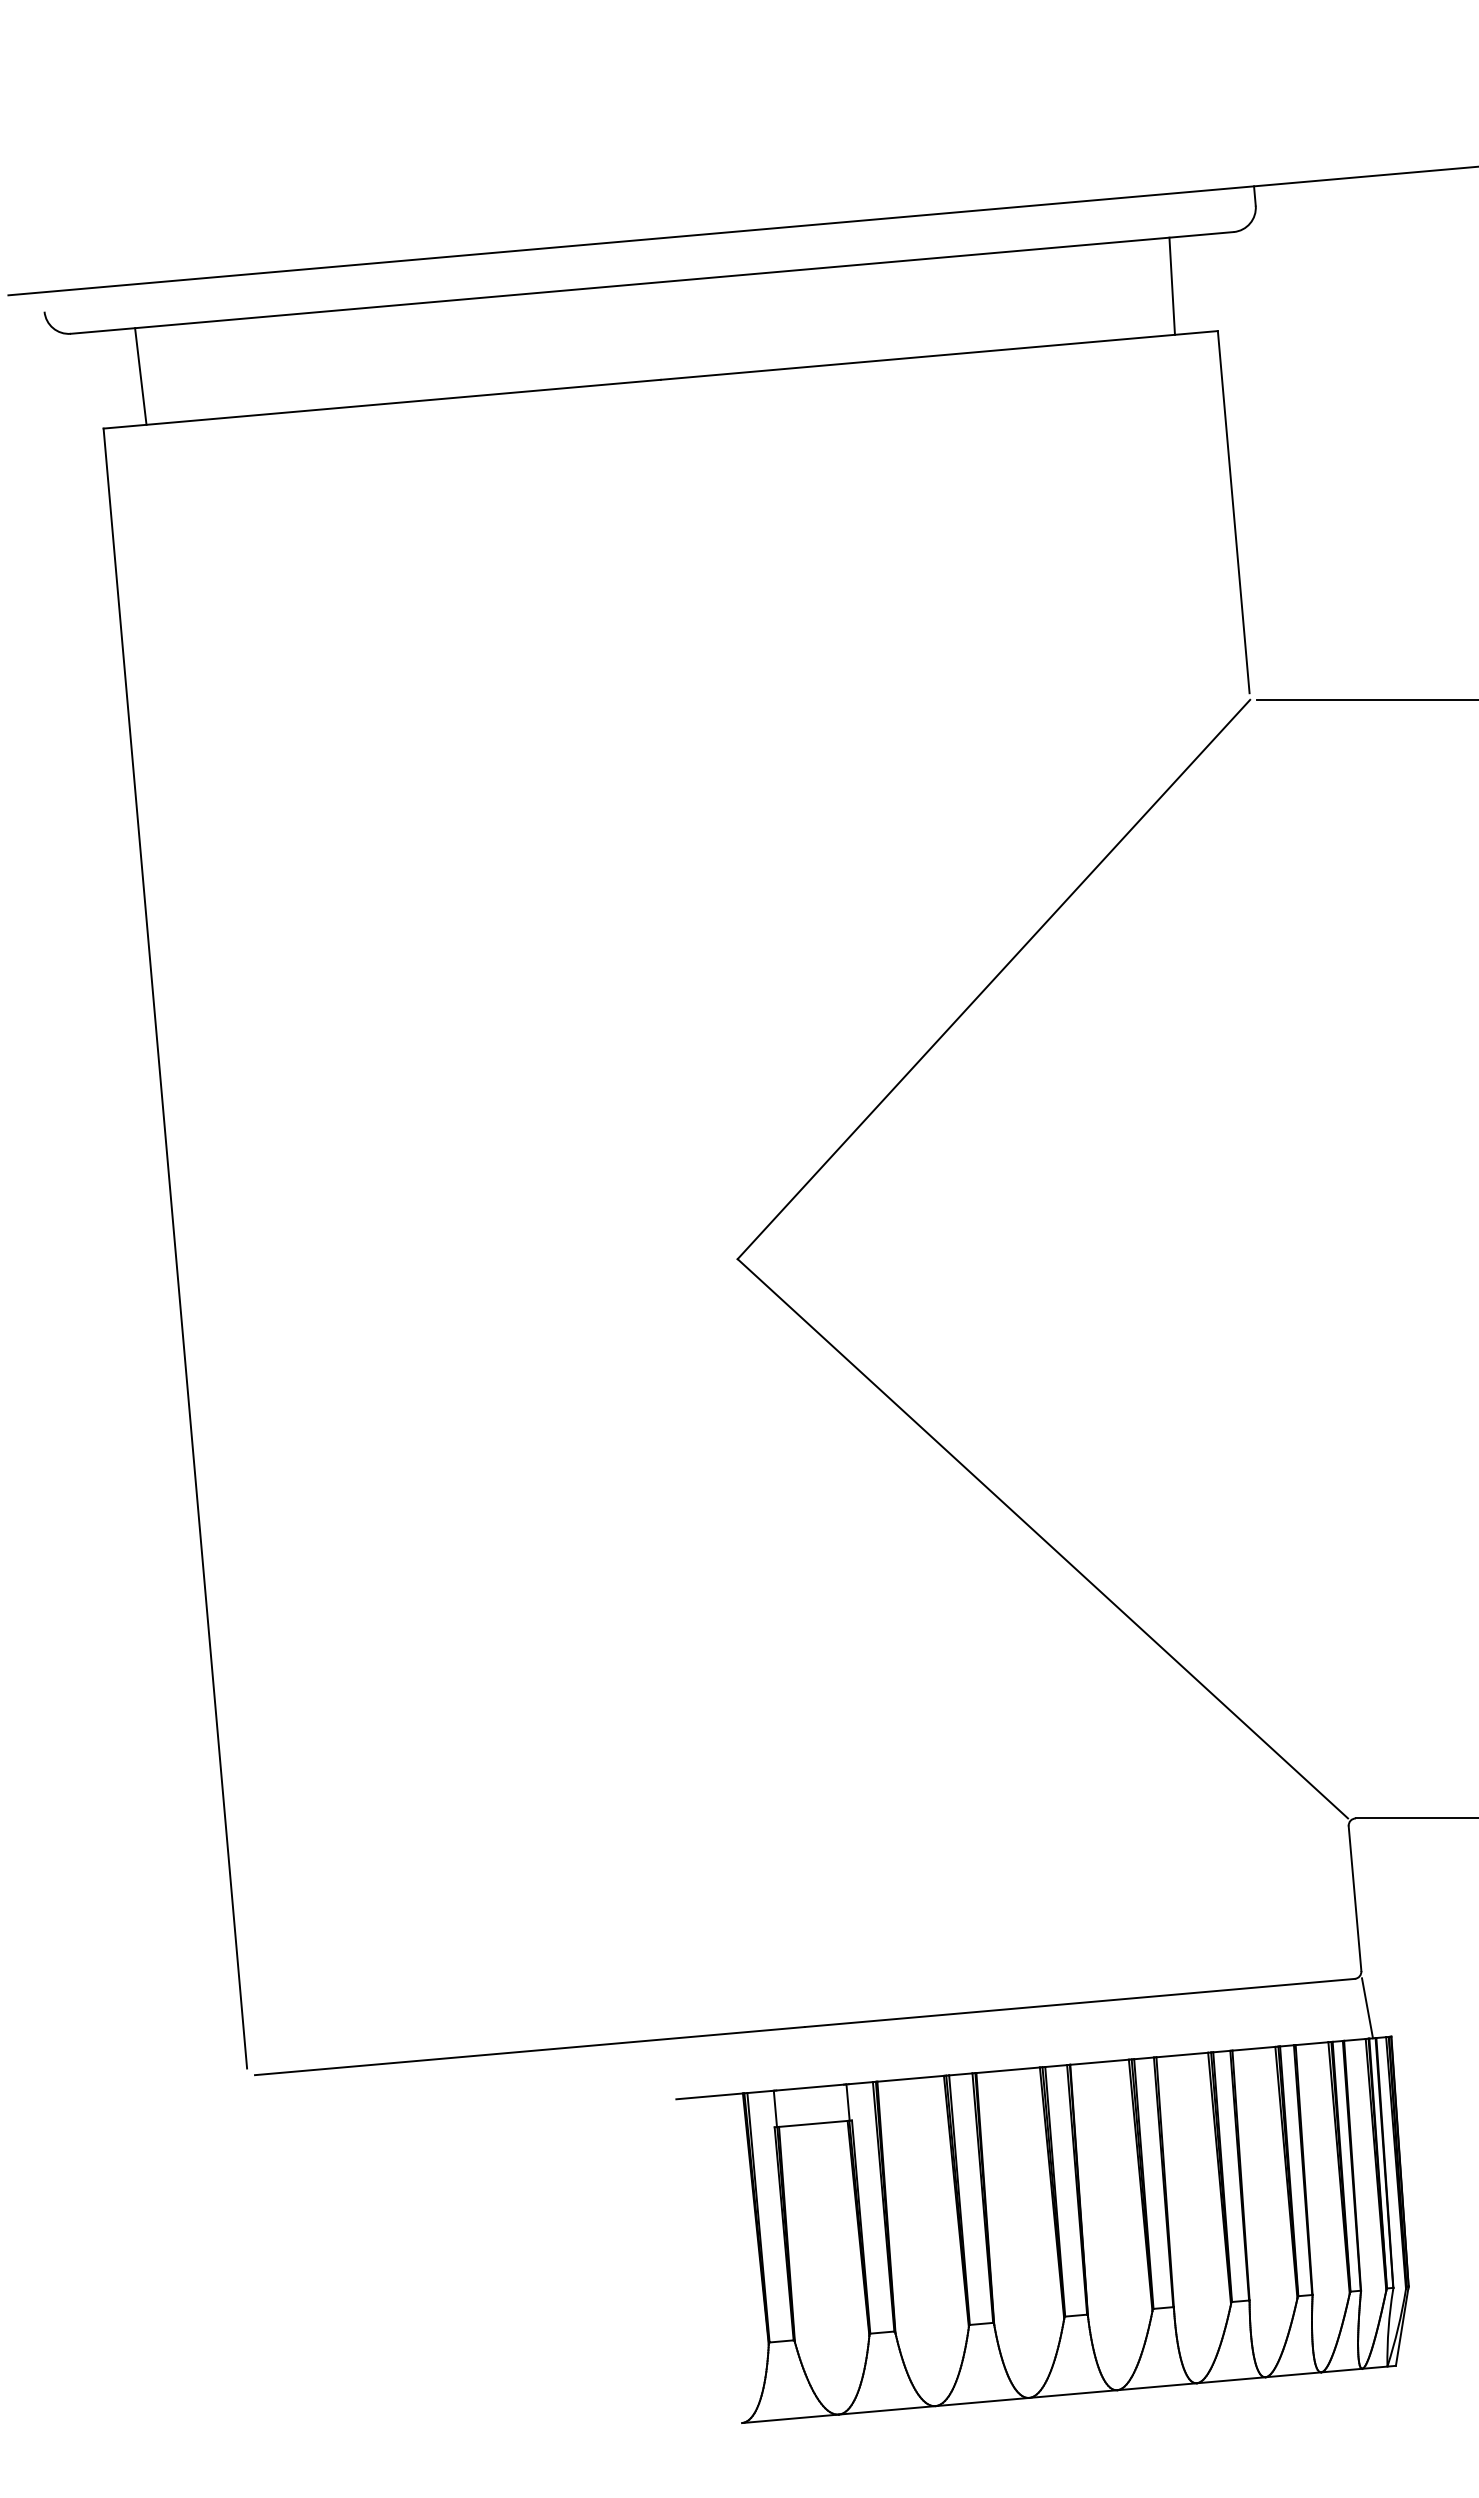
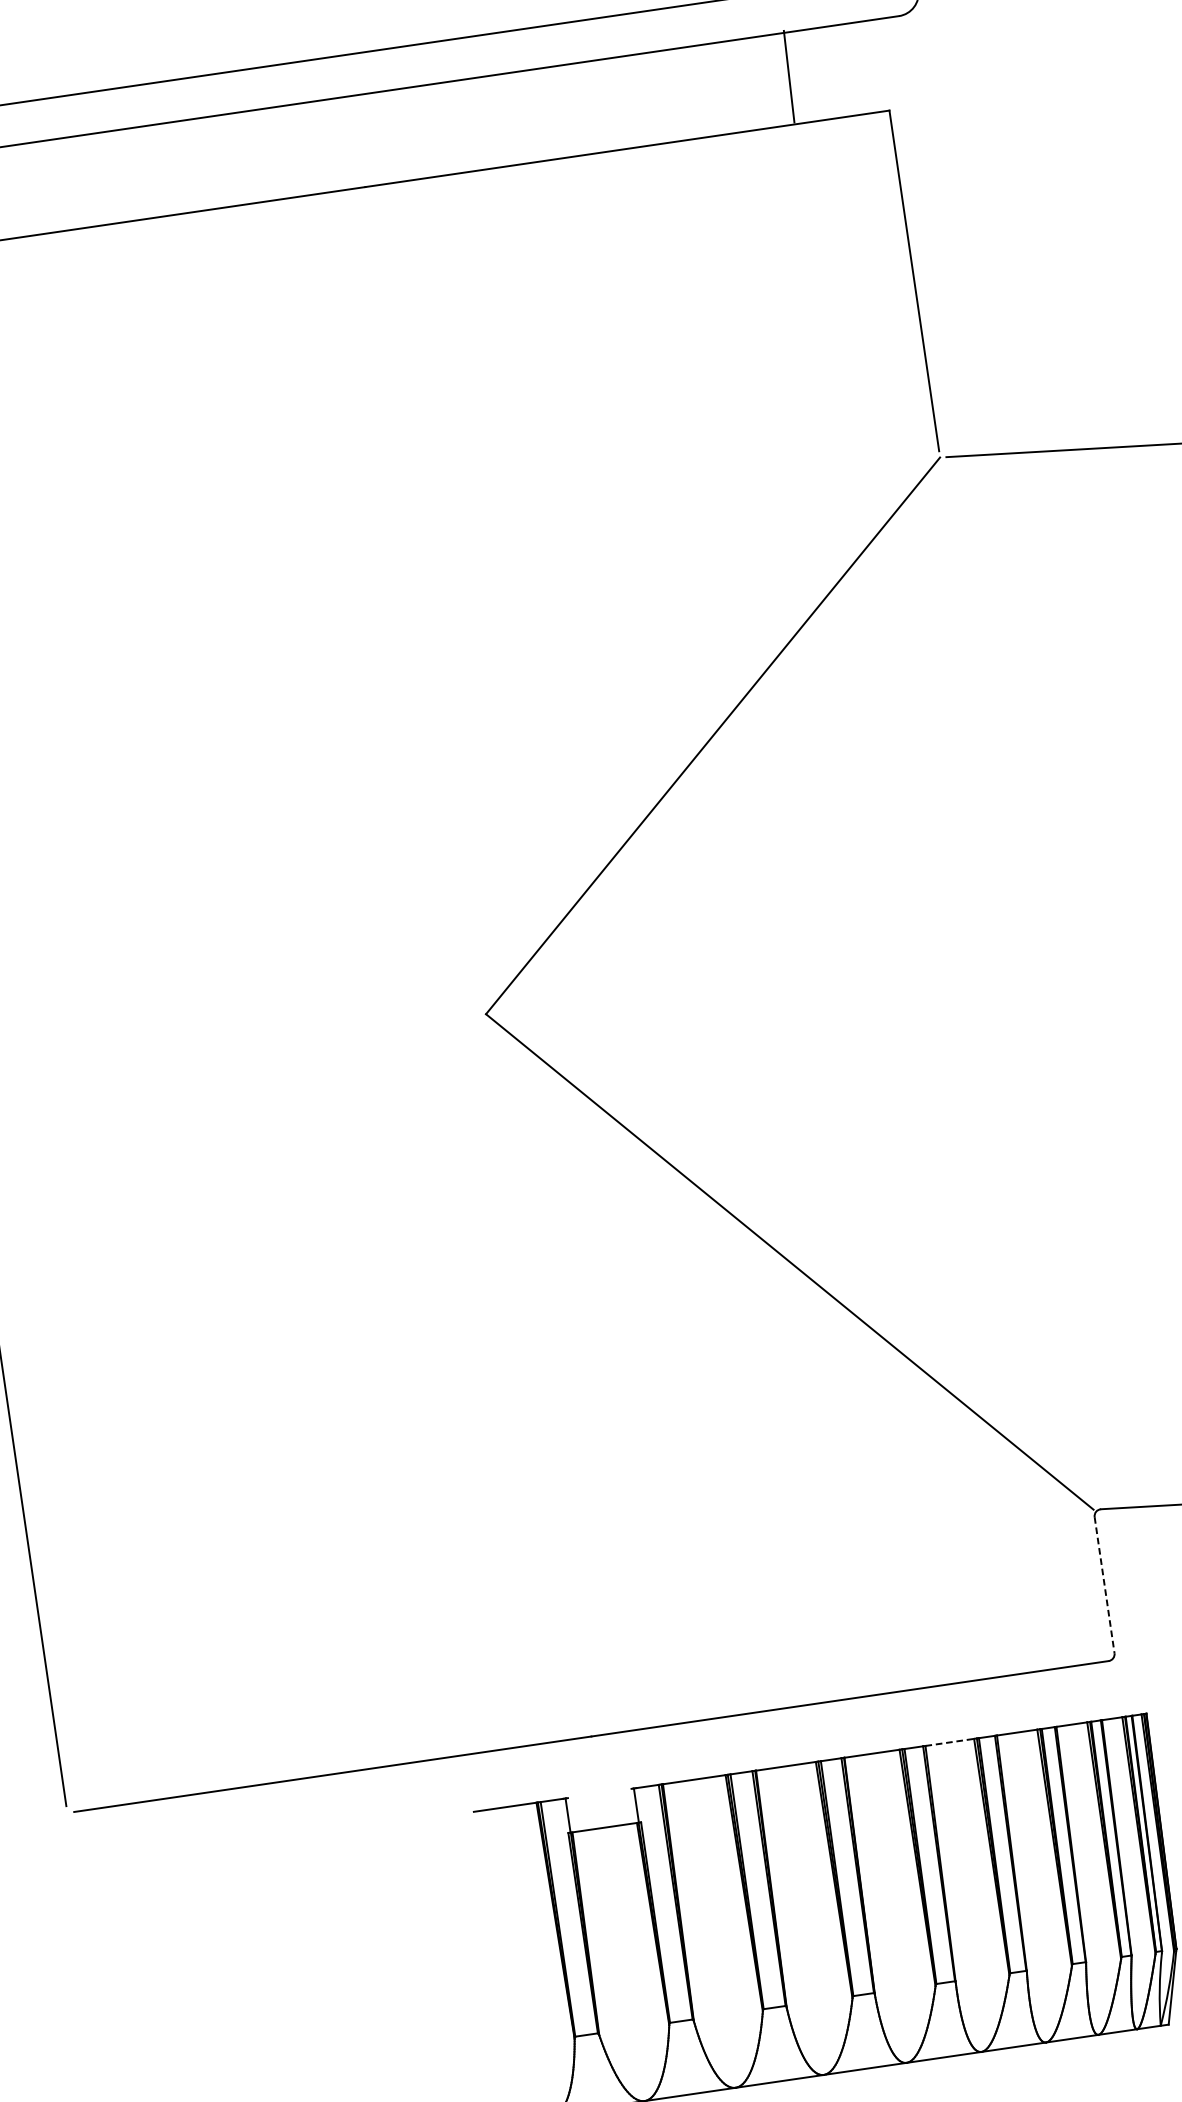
line: (1171, 285) -> (788, 76), moved
line: (1355, 1898) -> (1105, 1584), solid -> dashed
line: (1367, 2008) -> (1122, 1688), removed
line: (1182, 2055) -> (950, 1742), solid -> dashed
line: (809, 2087) -> (599, 1793), removed

